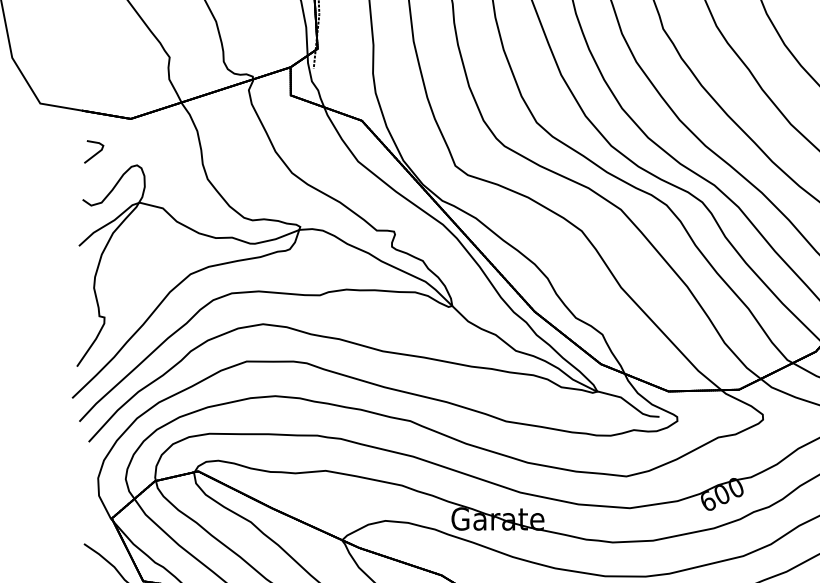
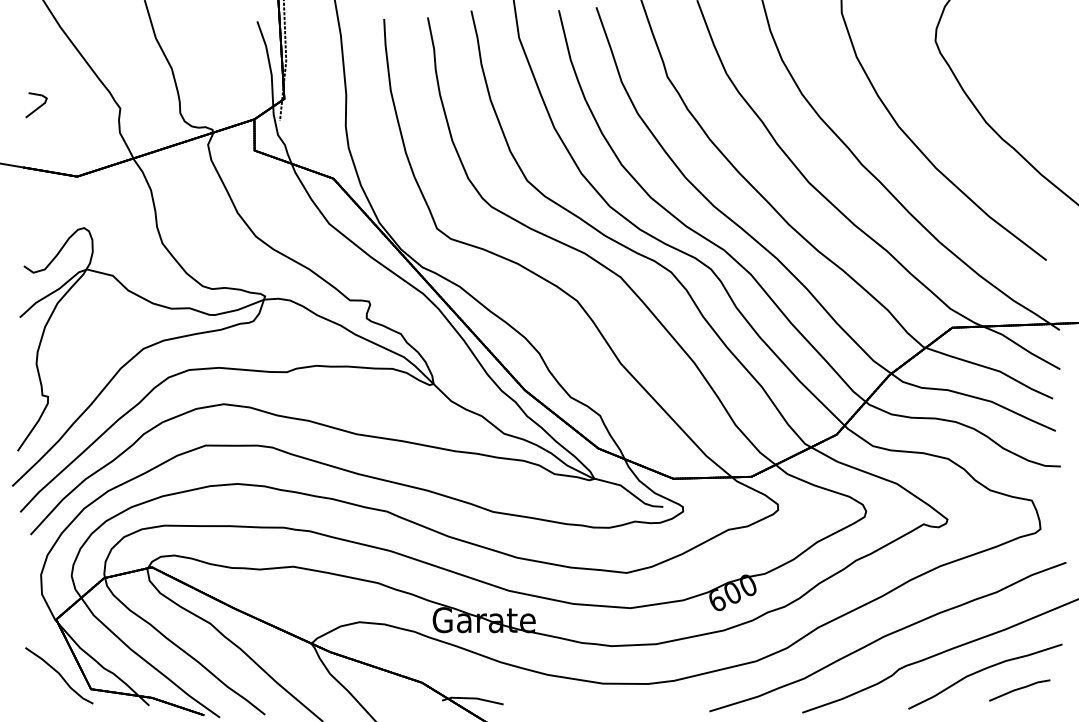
line: (95, 153) -> (38, 106), moved

